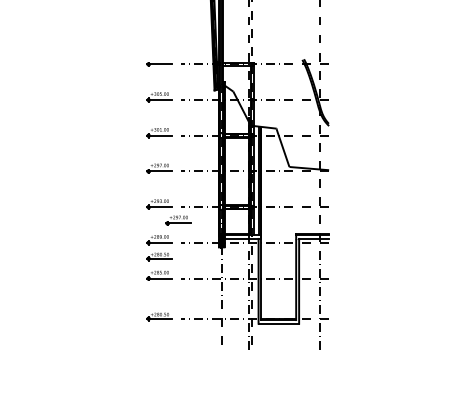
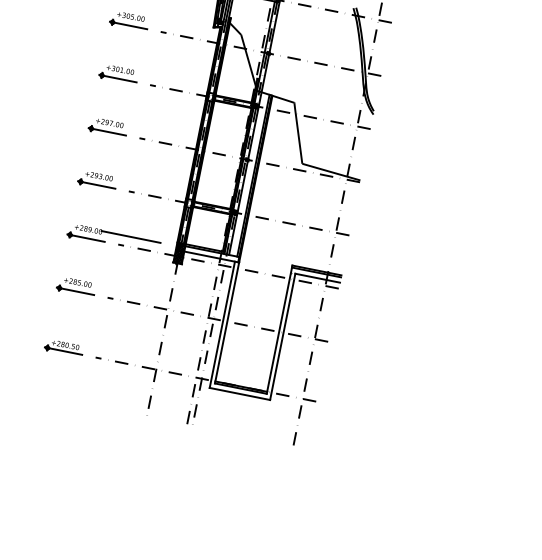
part: (178, 220) -> (121, 210), removed
line: (188, 236) -> (131, 237), added
part: (159, 256) -> (82, 258), removed

